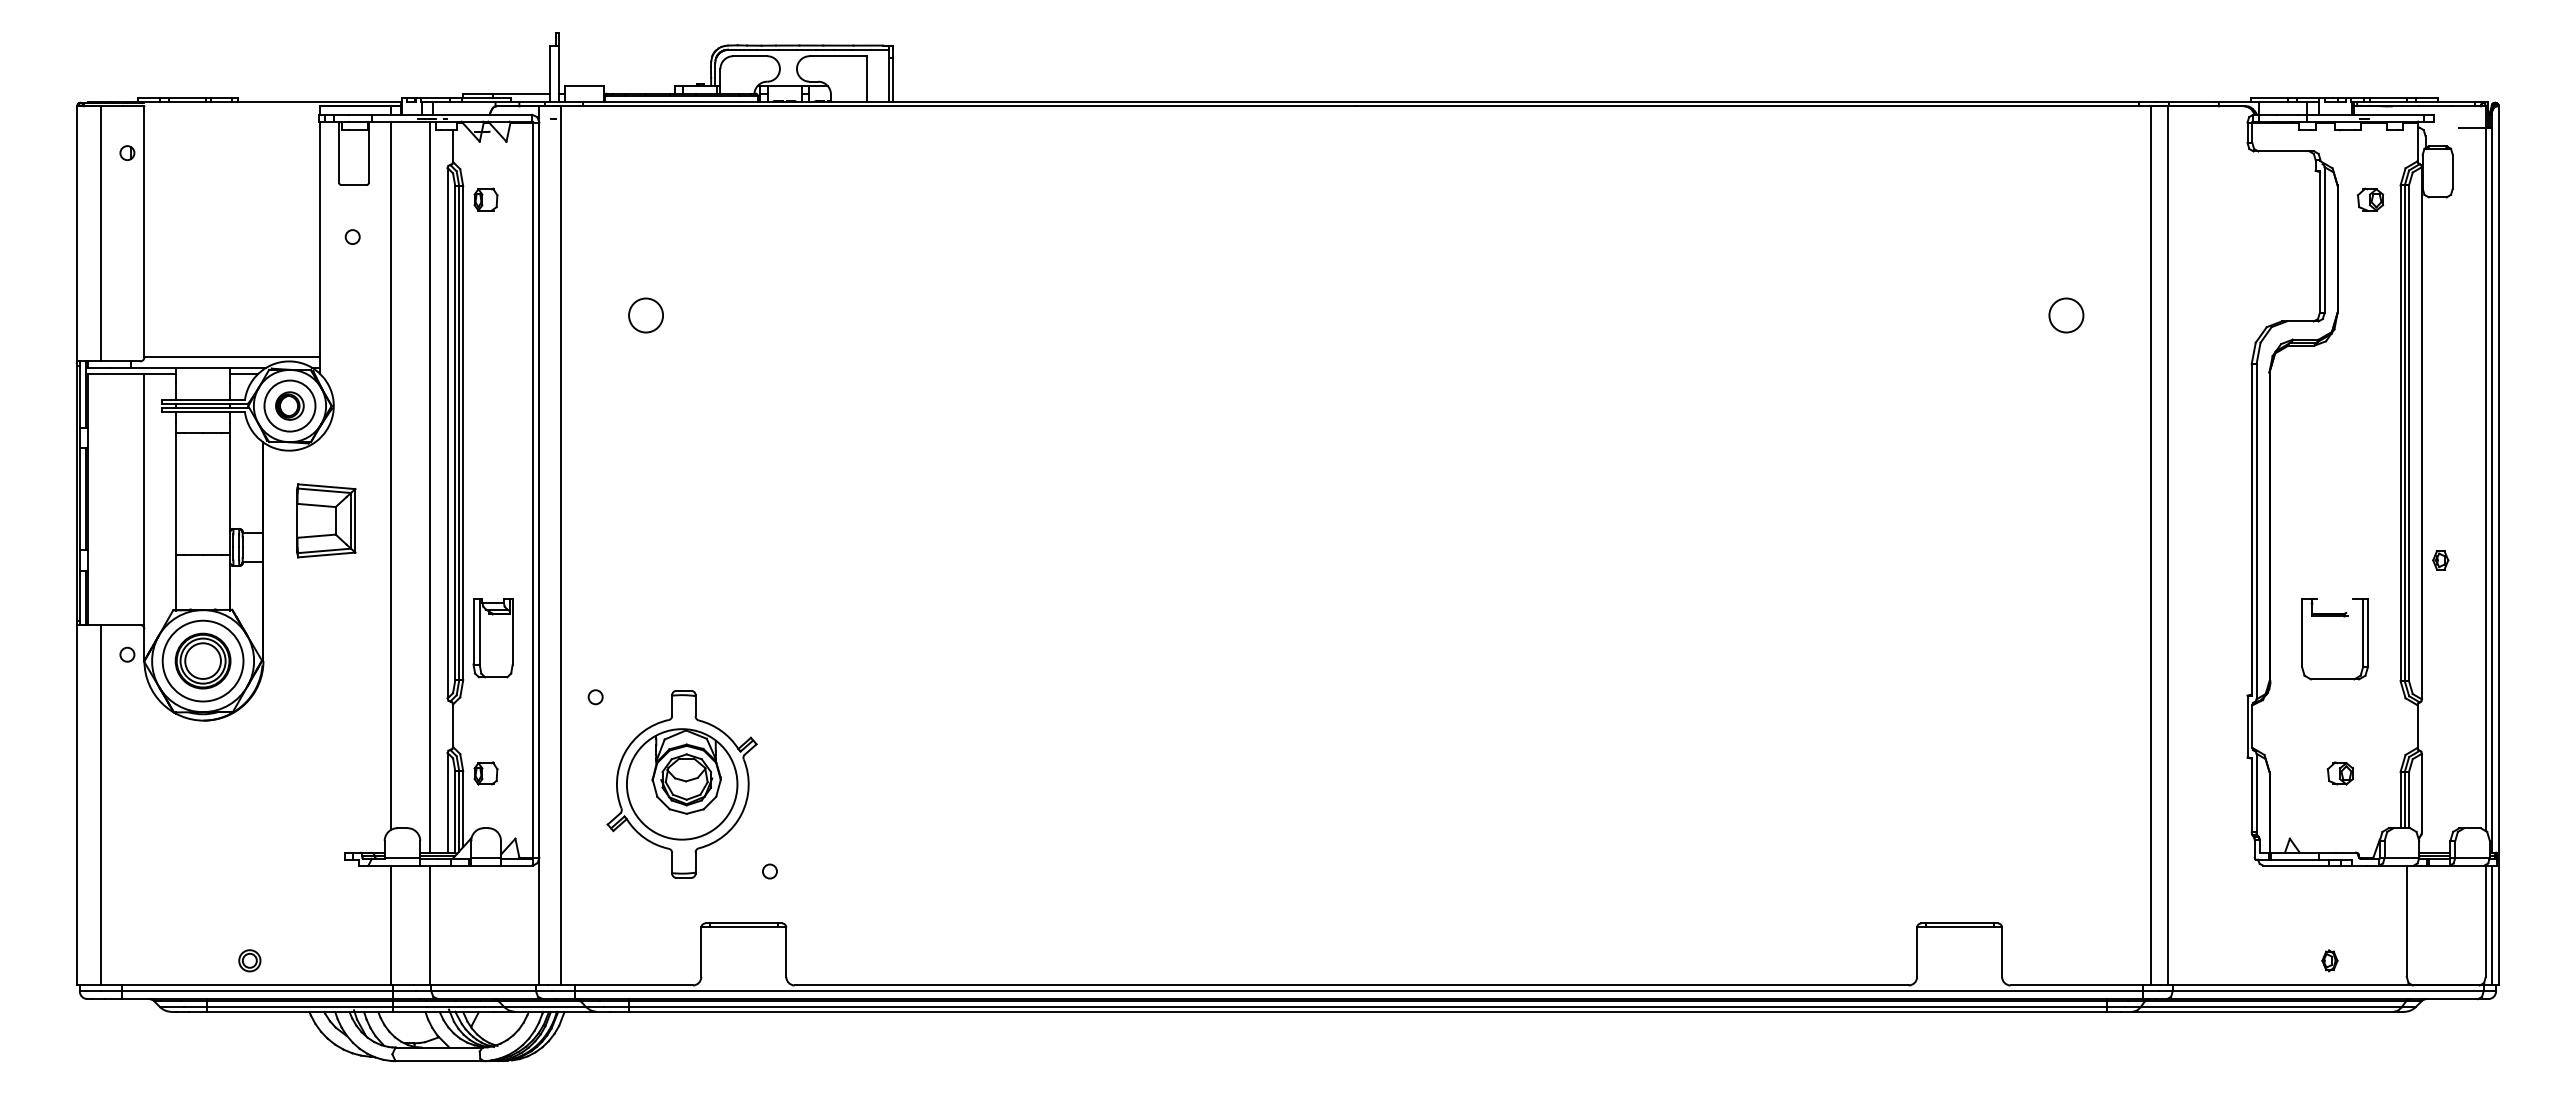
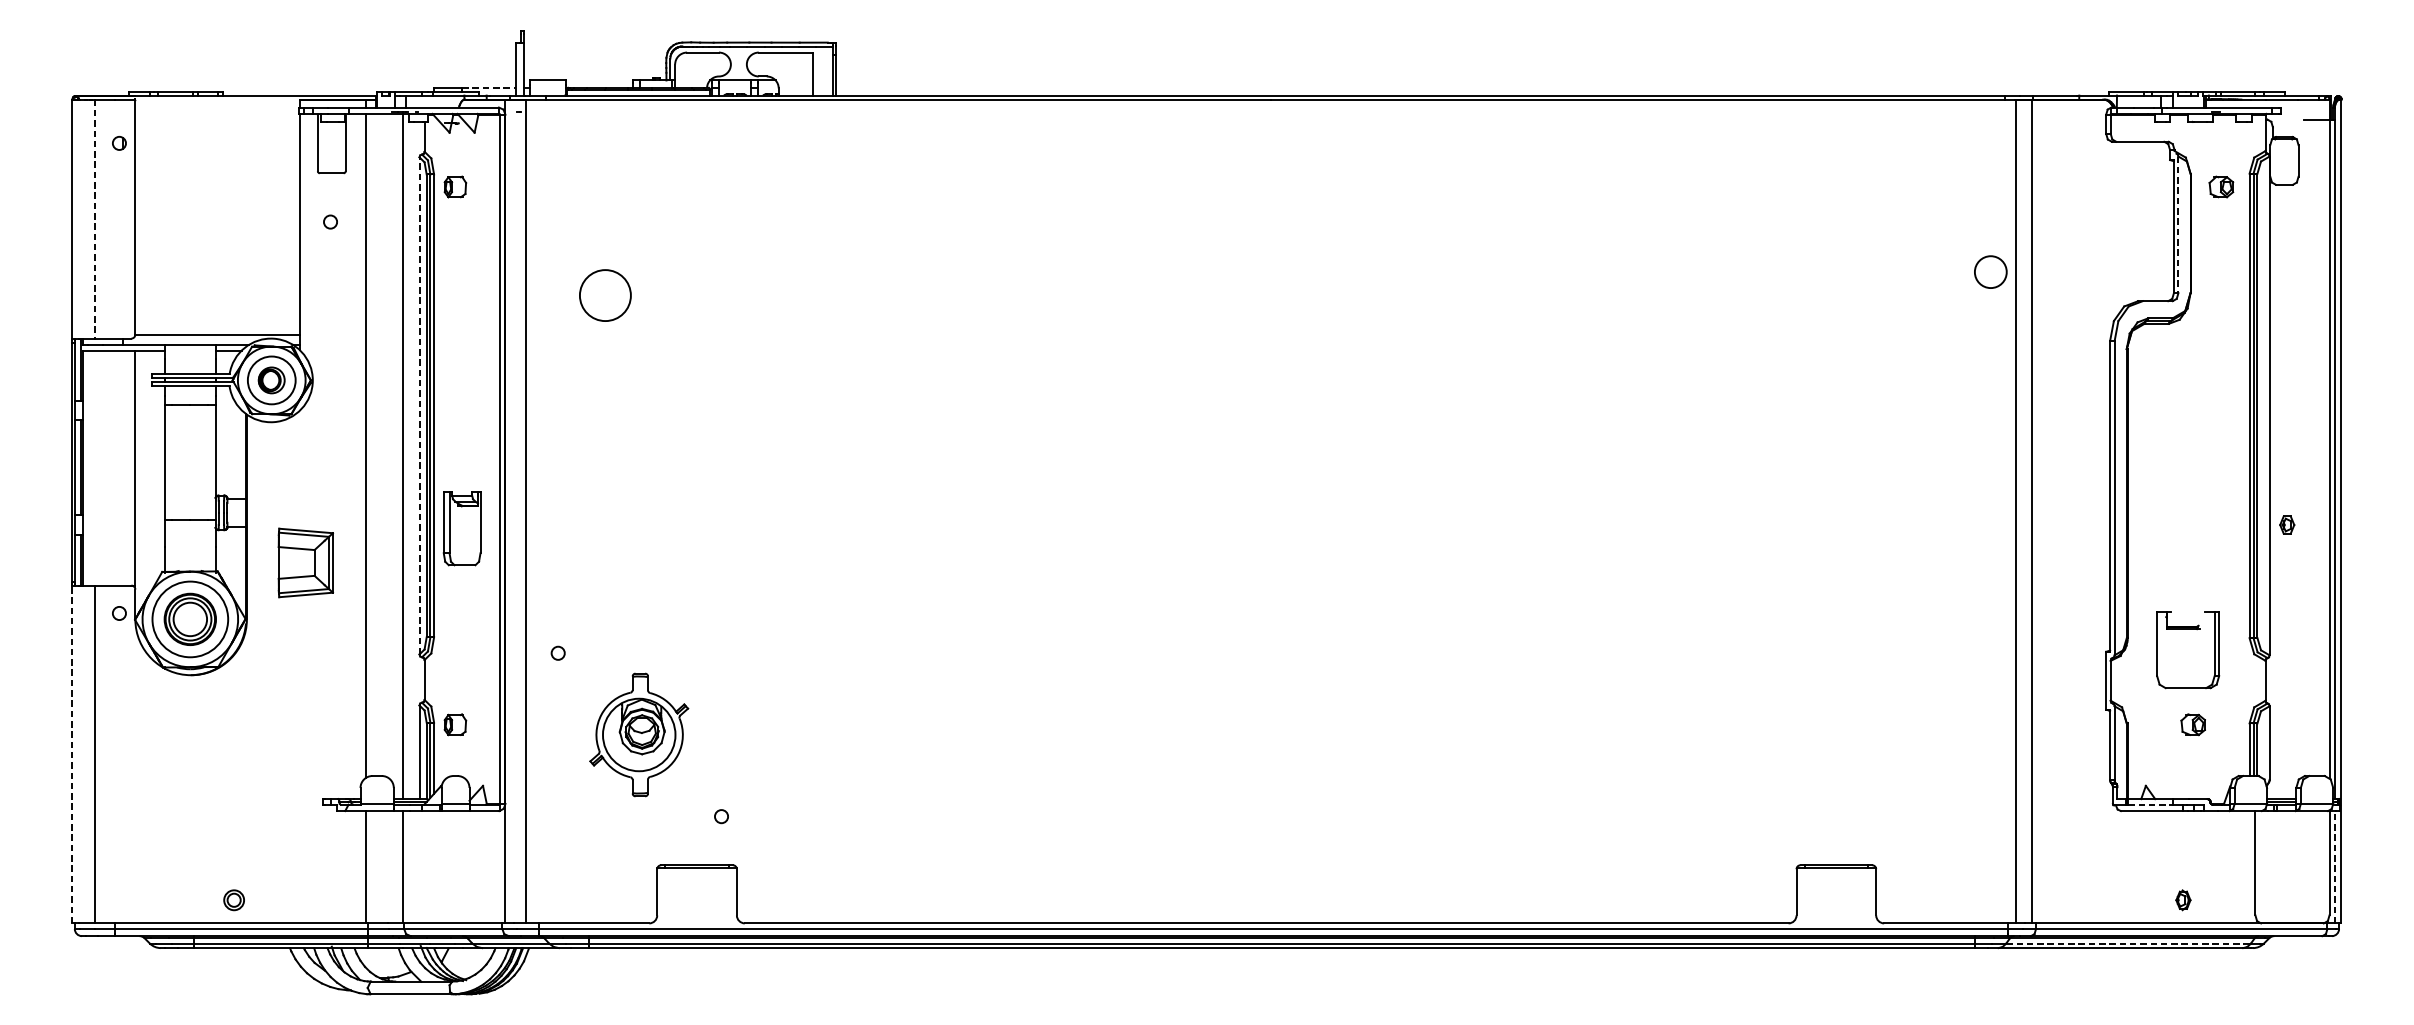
line: (521, 93) -> (488, 87), solid -> dashed
line: (101, 233) -> (95, 218), solid -> dashed
line: (2324, 240) -> (2178, 225), solid -> dashed
circle: (646, 315) -> (605, 295), size x1.6
circle: (2066, 315) -> (1990, 272), moved
line: (447, 432) -> (419, 405), solid -> dashed
part: (326, 520) -> (305, 562), moved
part: (2335, 616) -> (2188, 629), moved
part: (492, 638) -> (461, 528), moved
part: (681, 784) -> (638, 735), size x0.7
line: (77, 804) -> (72, 753), solid -> dashed
line: (2295, 859) -> (2151, 805), solid -> dashed
line: (2491, 925) -> (2334, 867), solid -> dashed
line: (2271, 1007) -> (2128, 944), solid -> dashed

